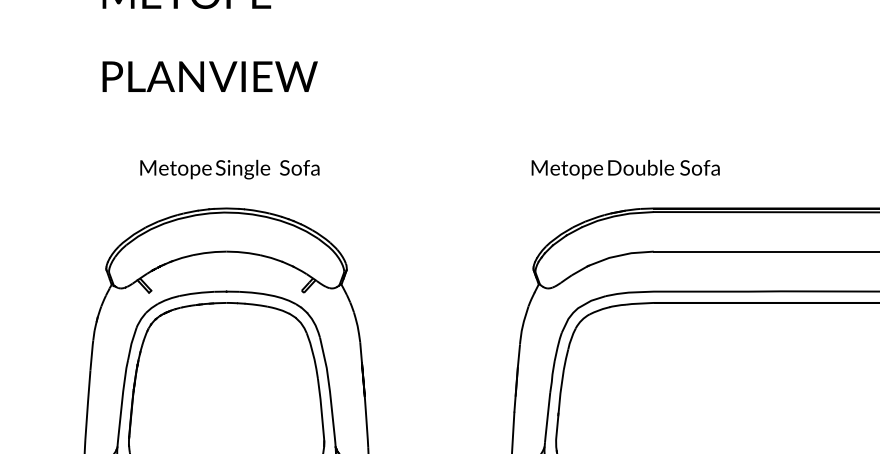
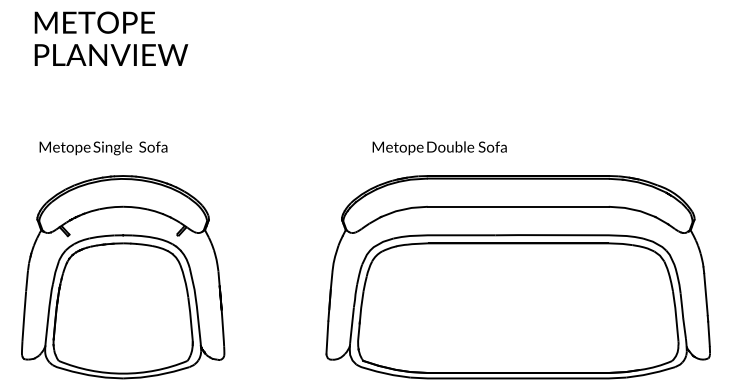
text: (210, 75) -> (111, 54), moved
text: (229, 169) -> (103, 148), moved
text: (625, 169) -> (439, 148), moved

